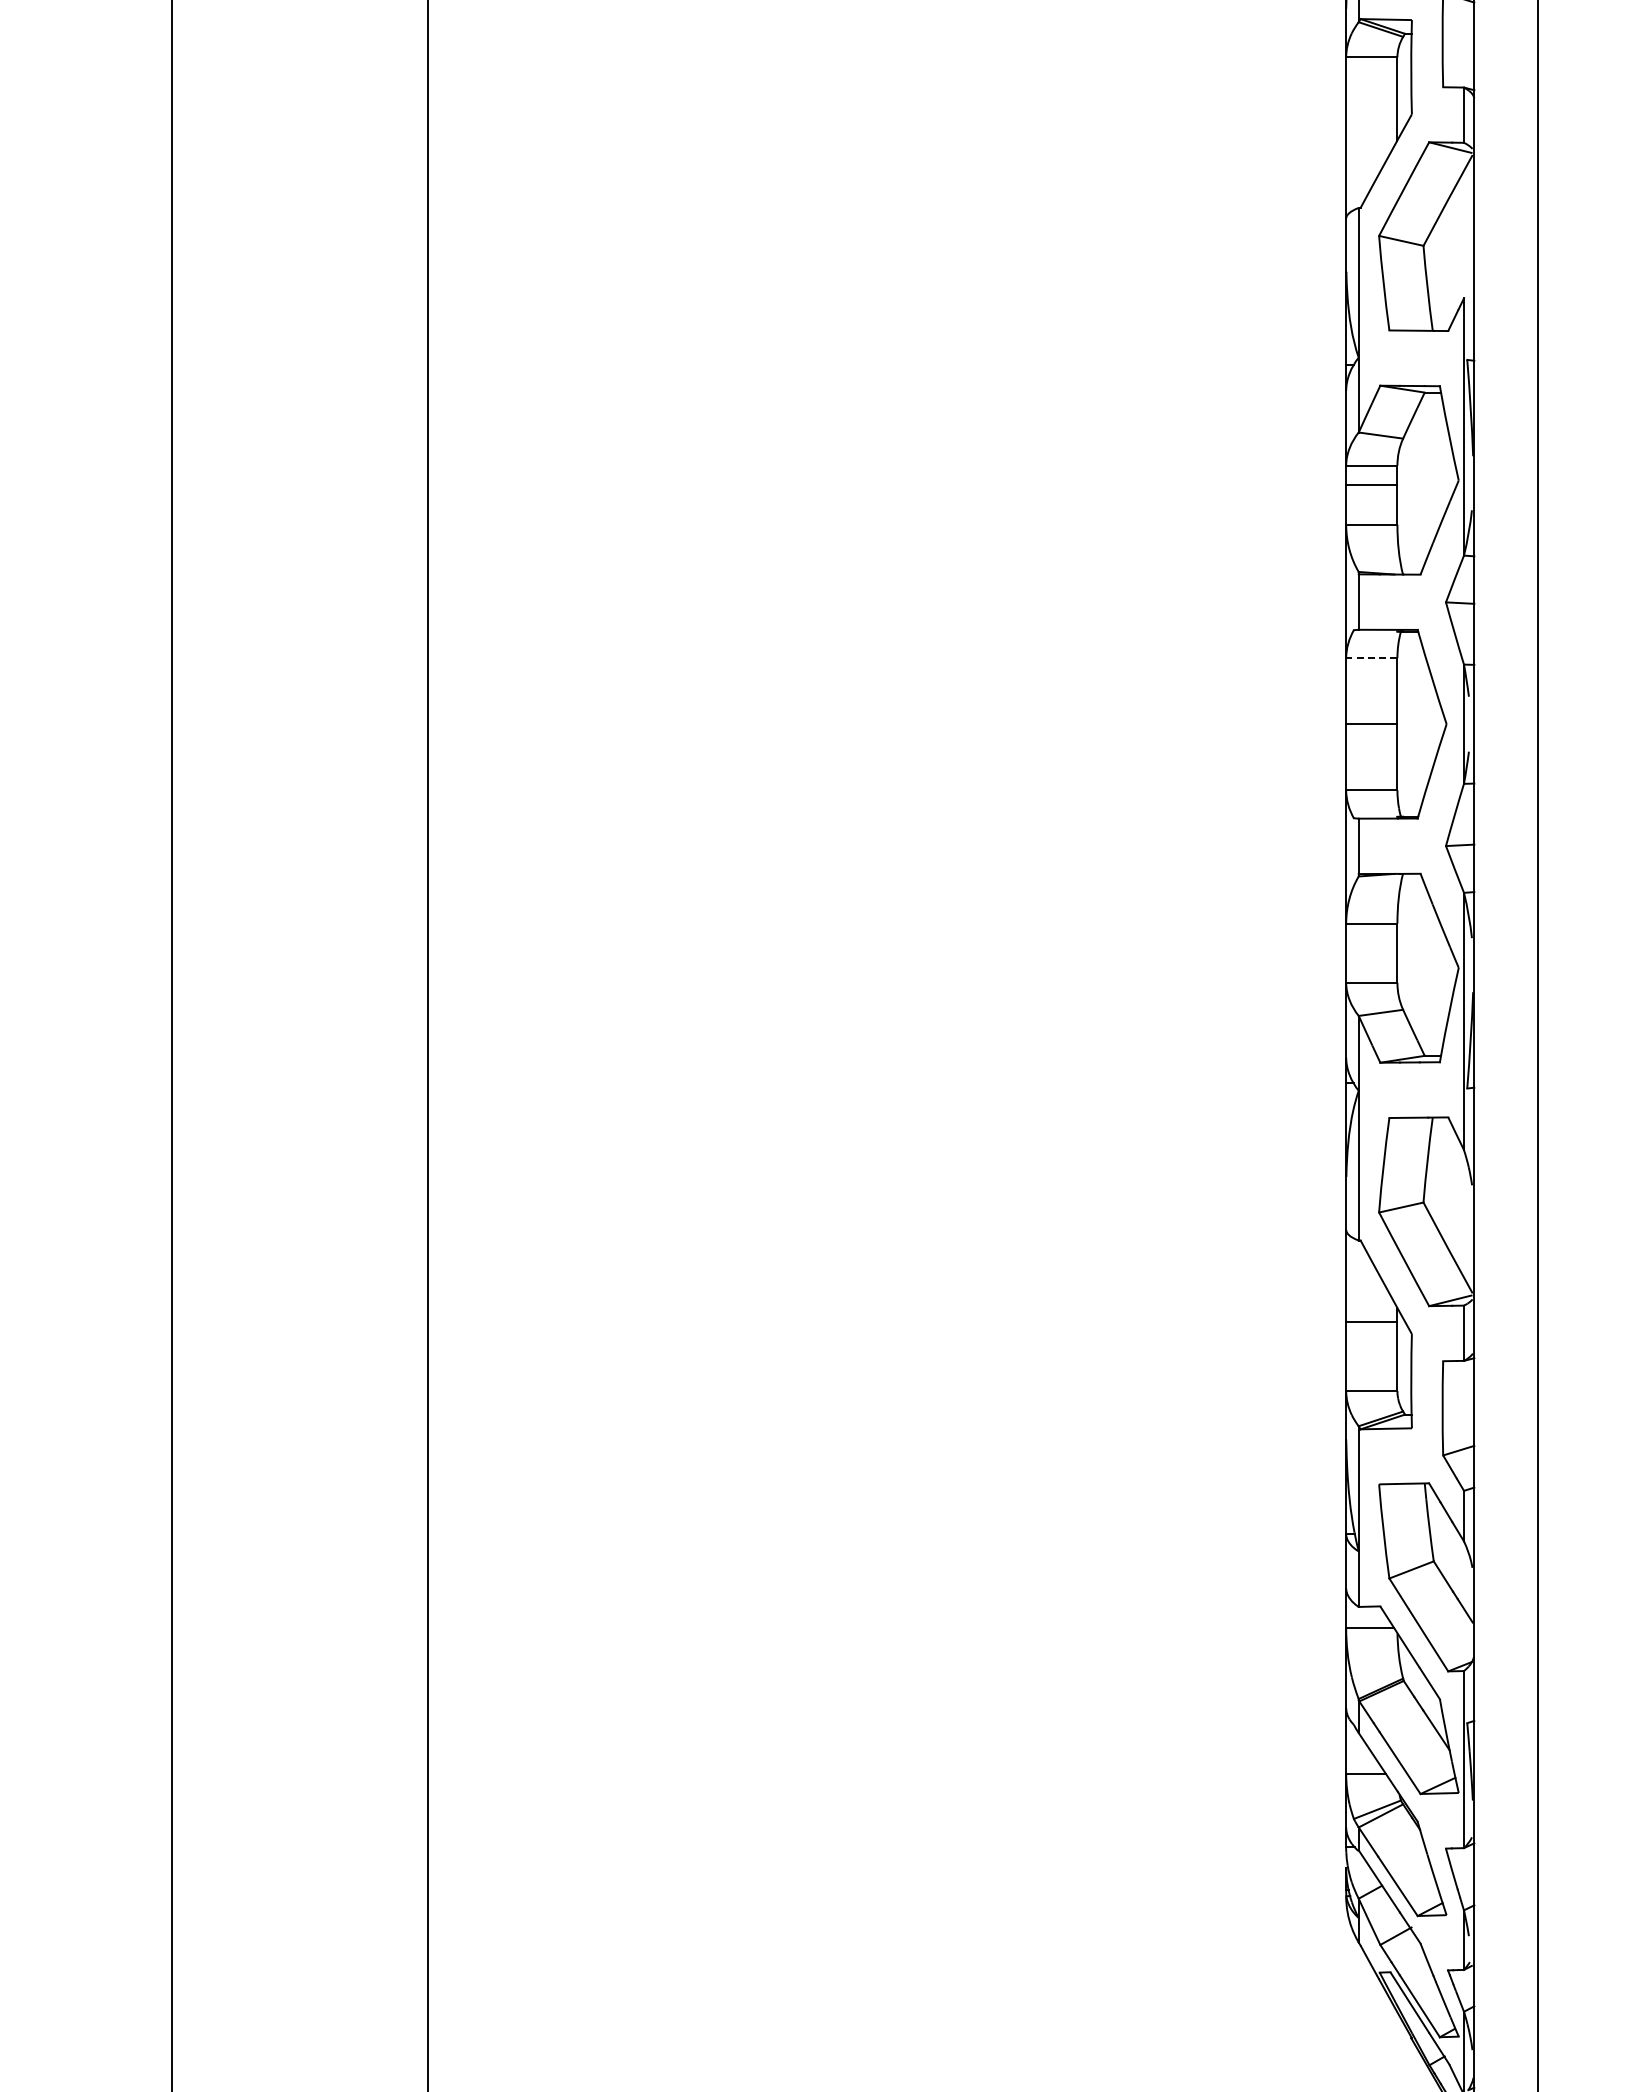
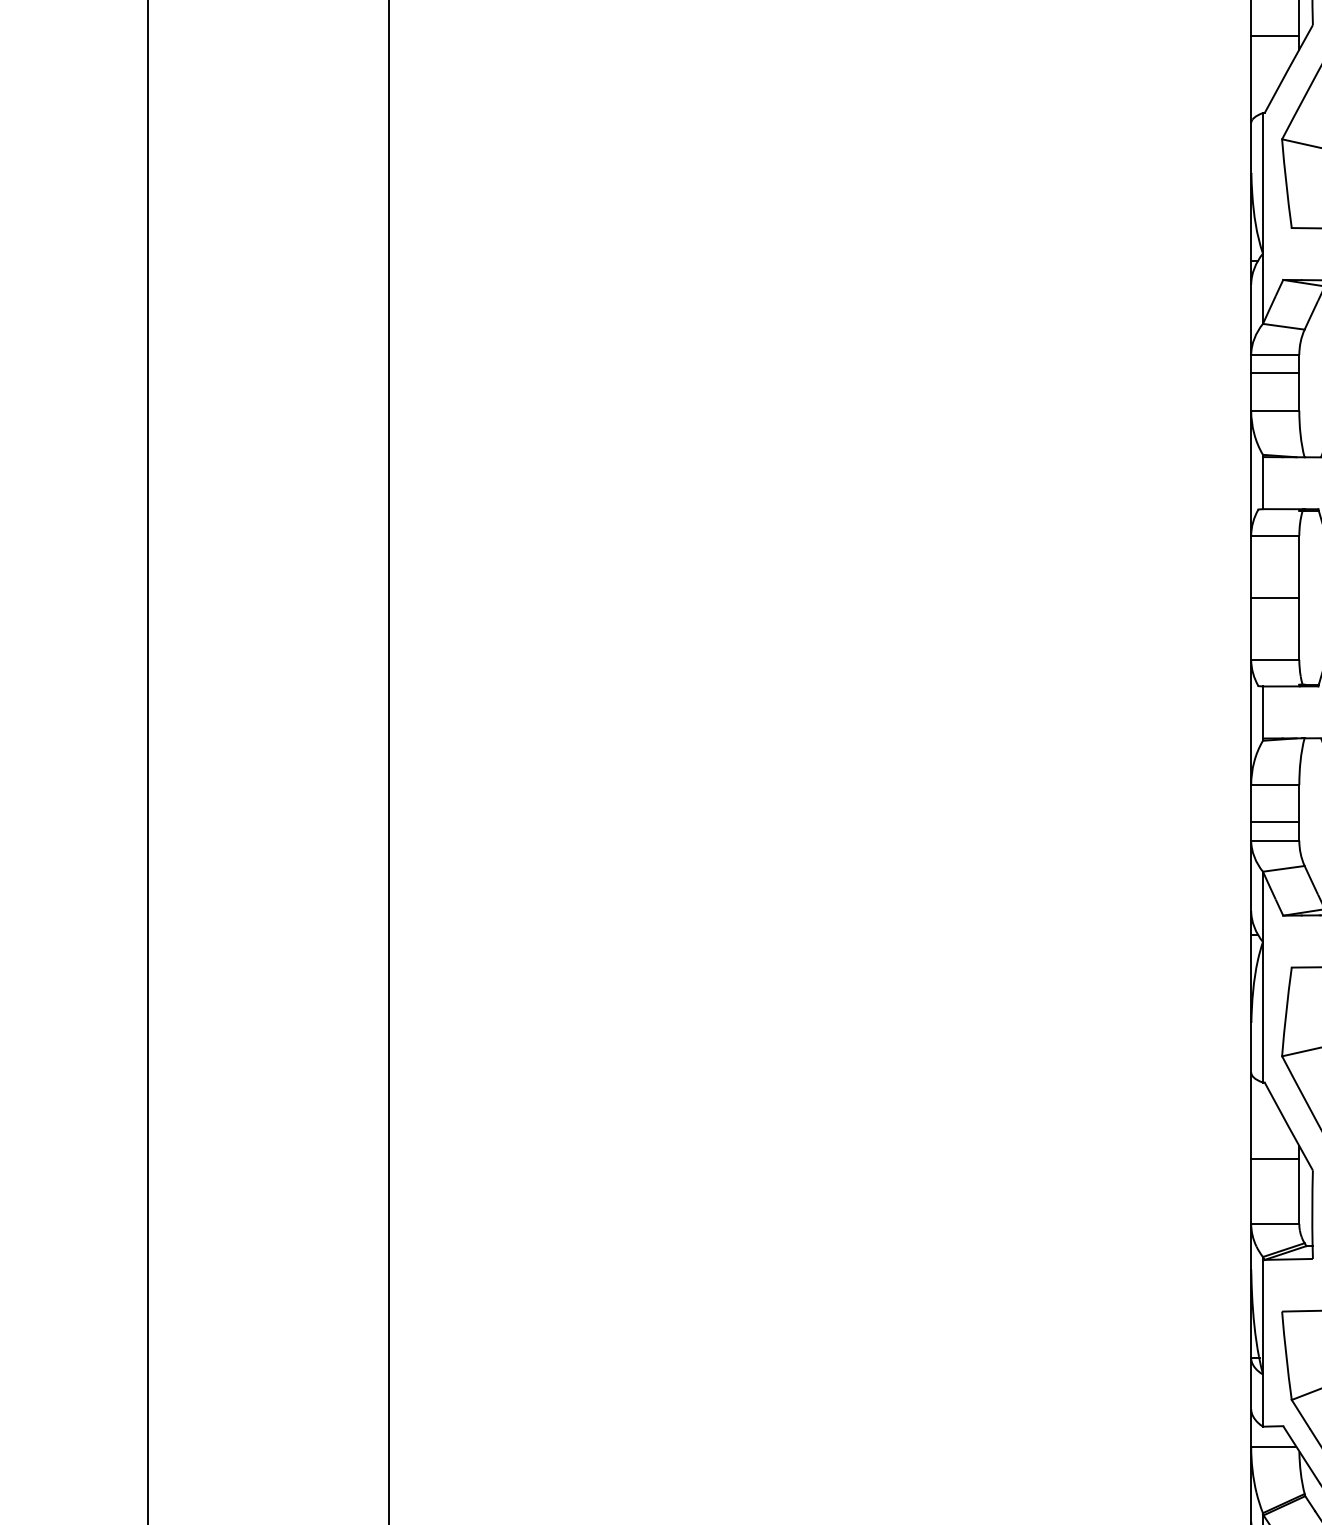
line: (1371, 126) -> (1274, 36), added
line: (1371, 658) -> (1274, 536), dashed -> solid
line: (1371, 963) -> (1274, 822), added

